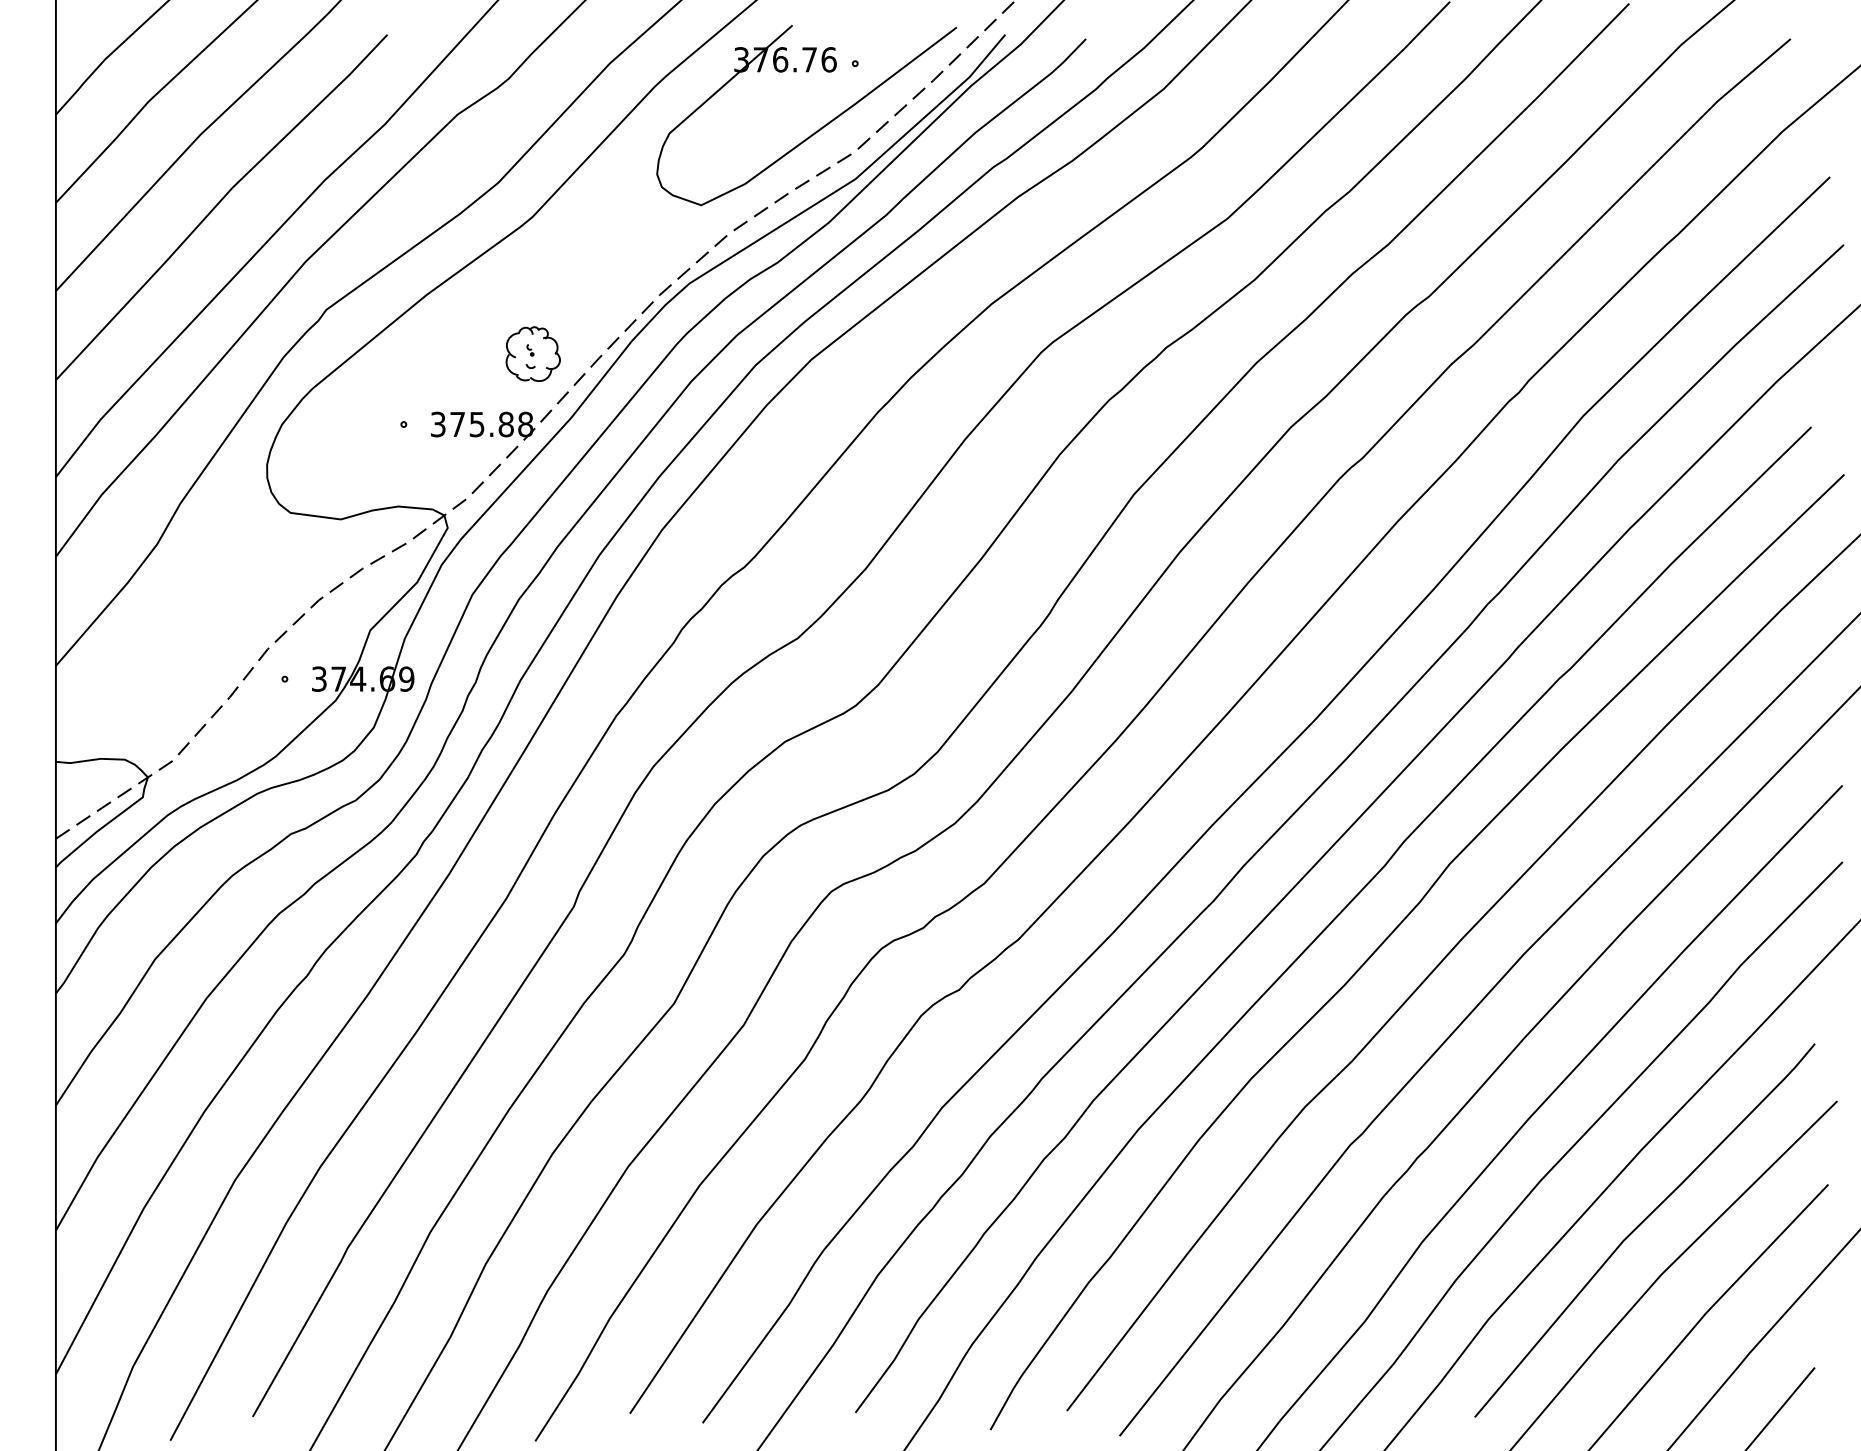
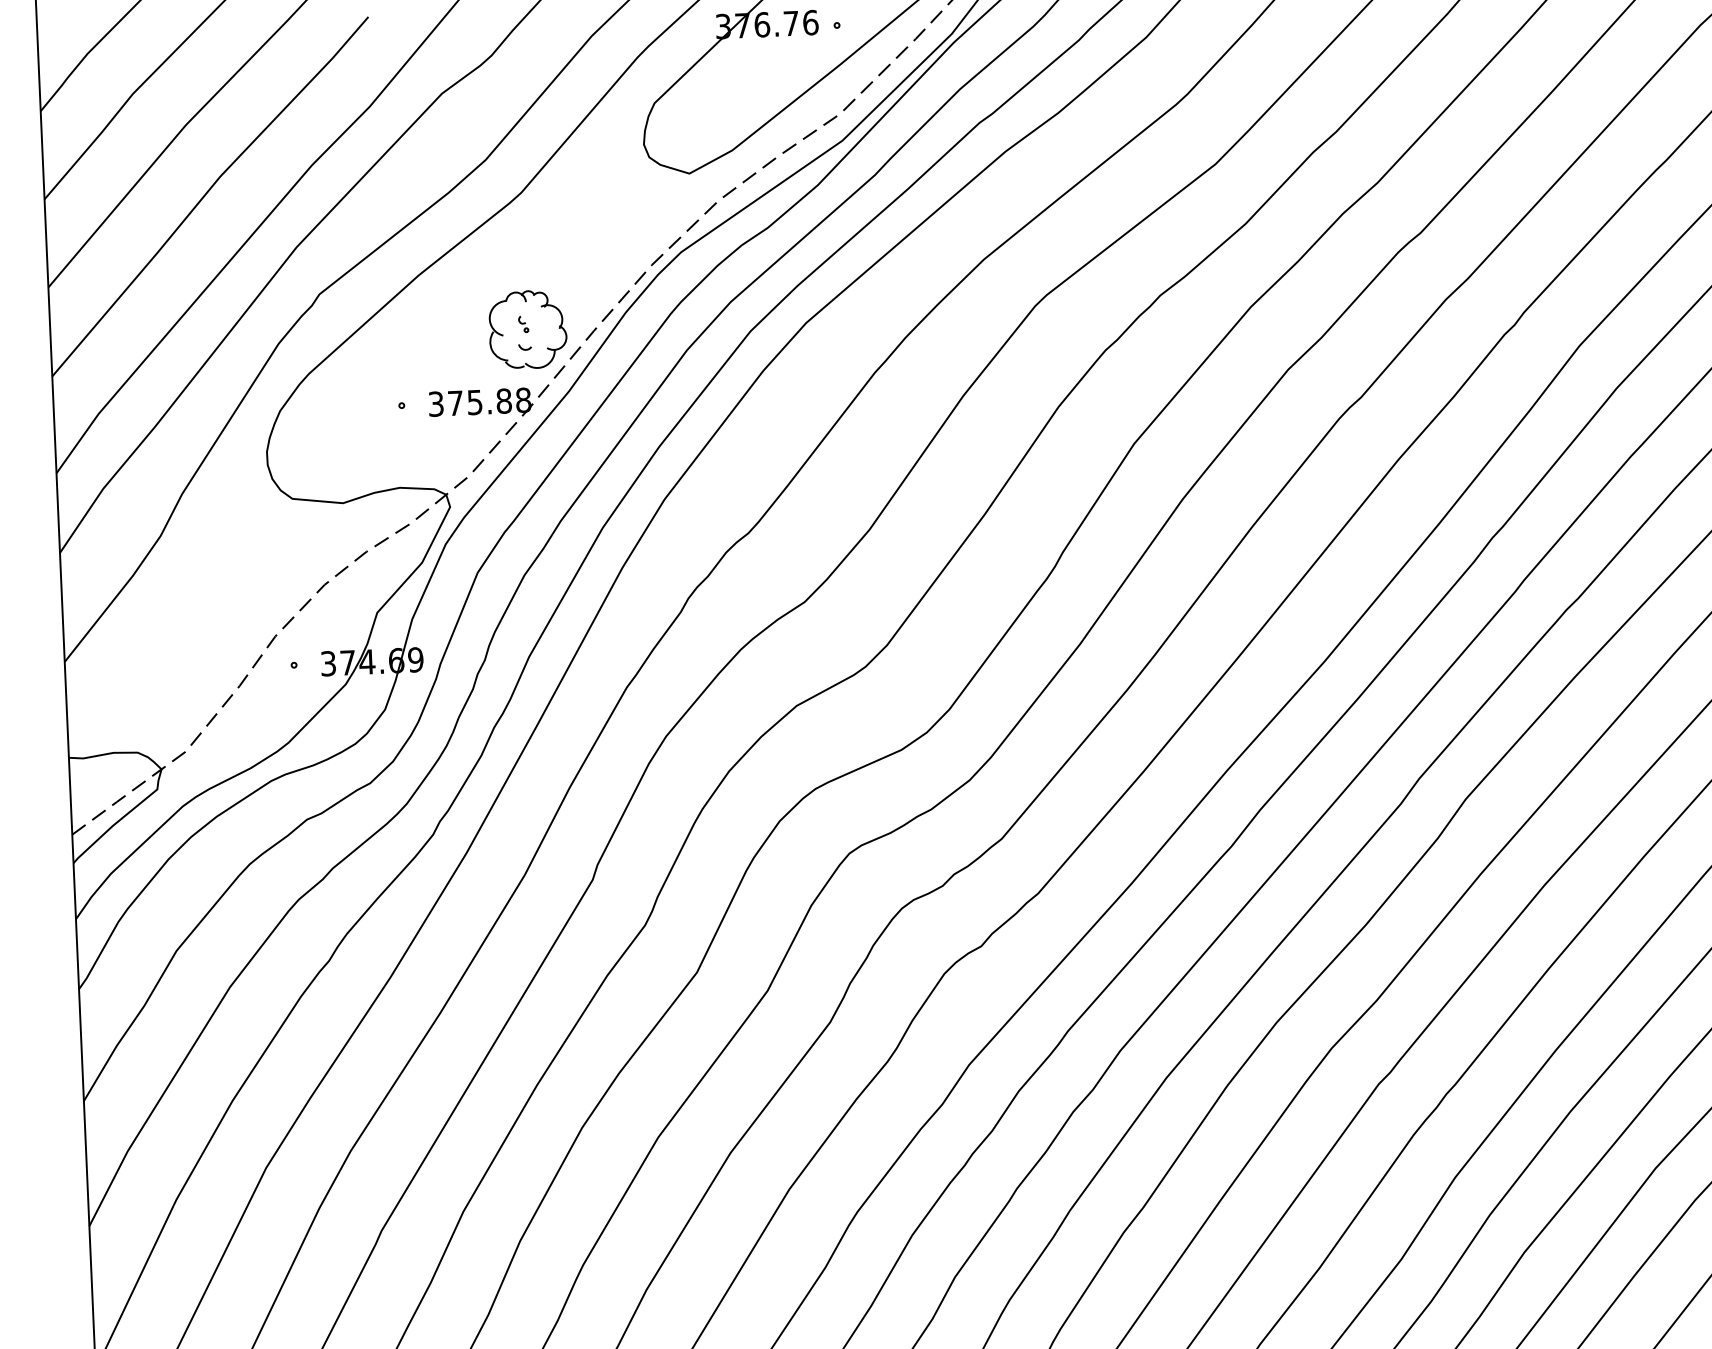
part: (533, 353) -> (528, 329), size x1.43

